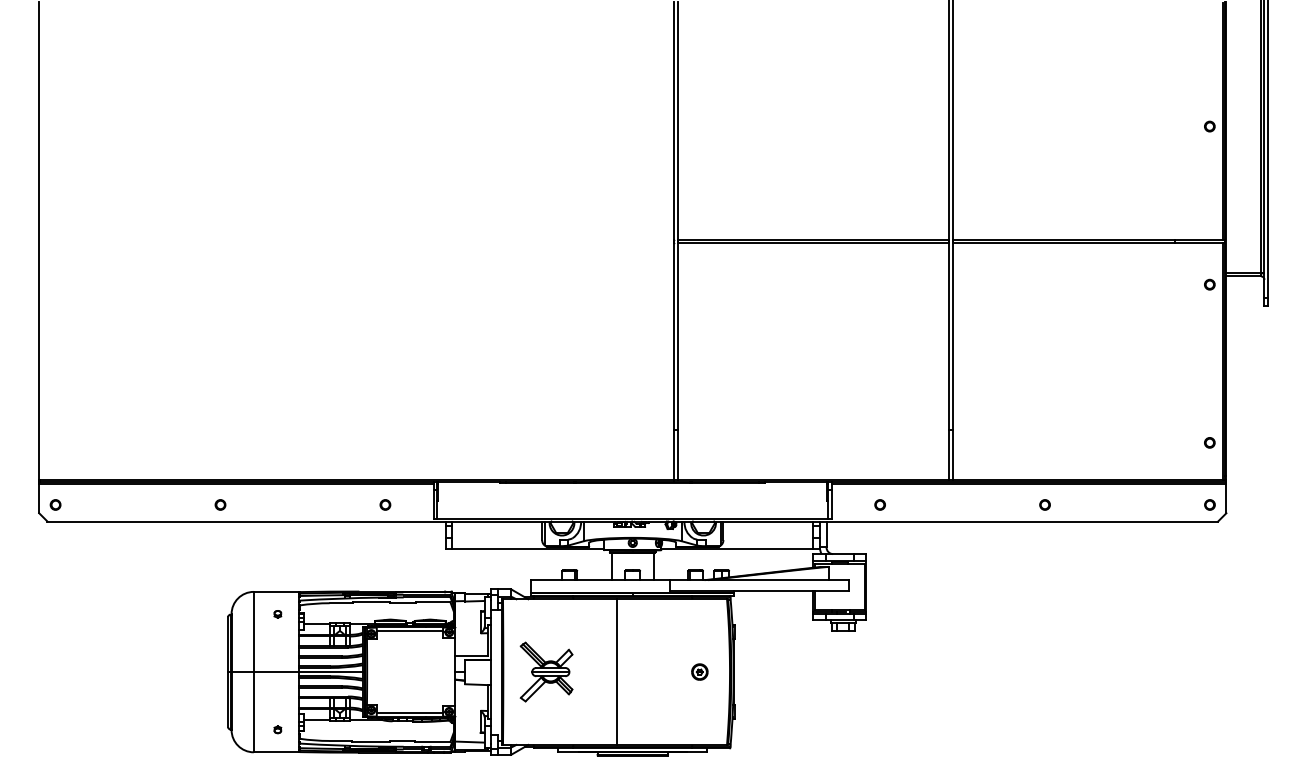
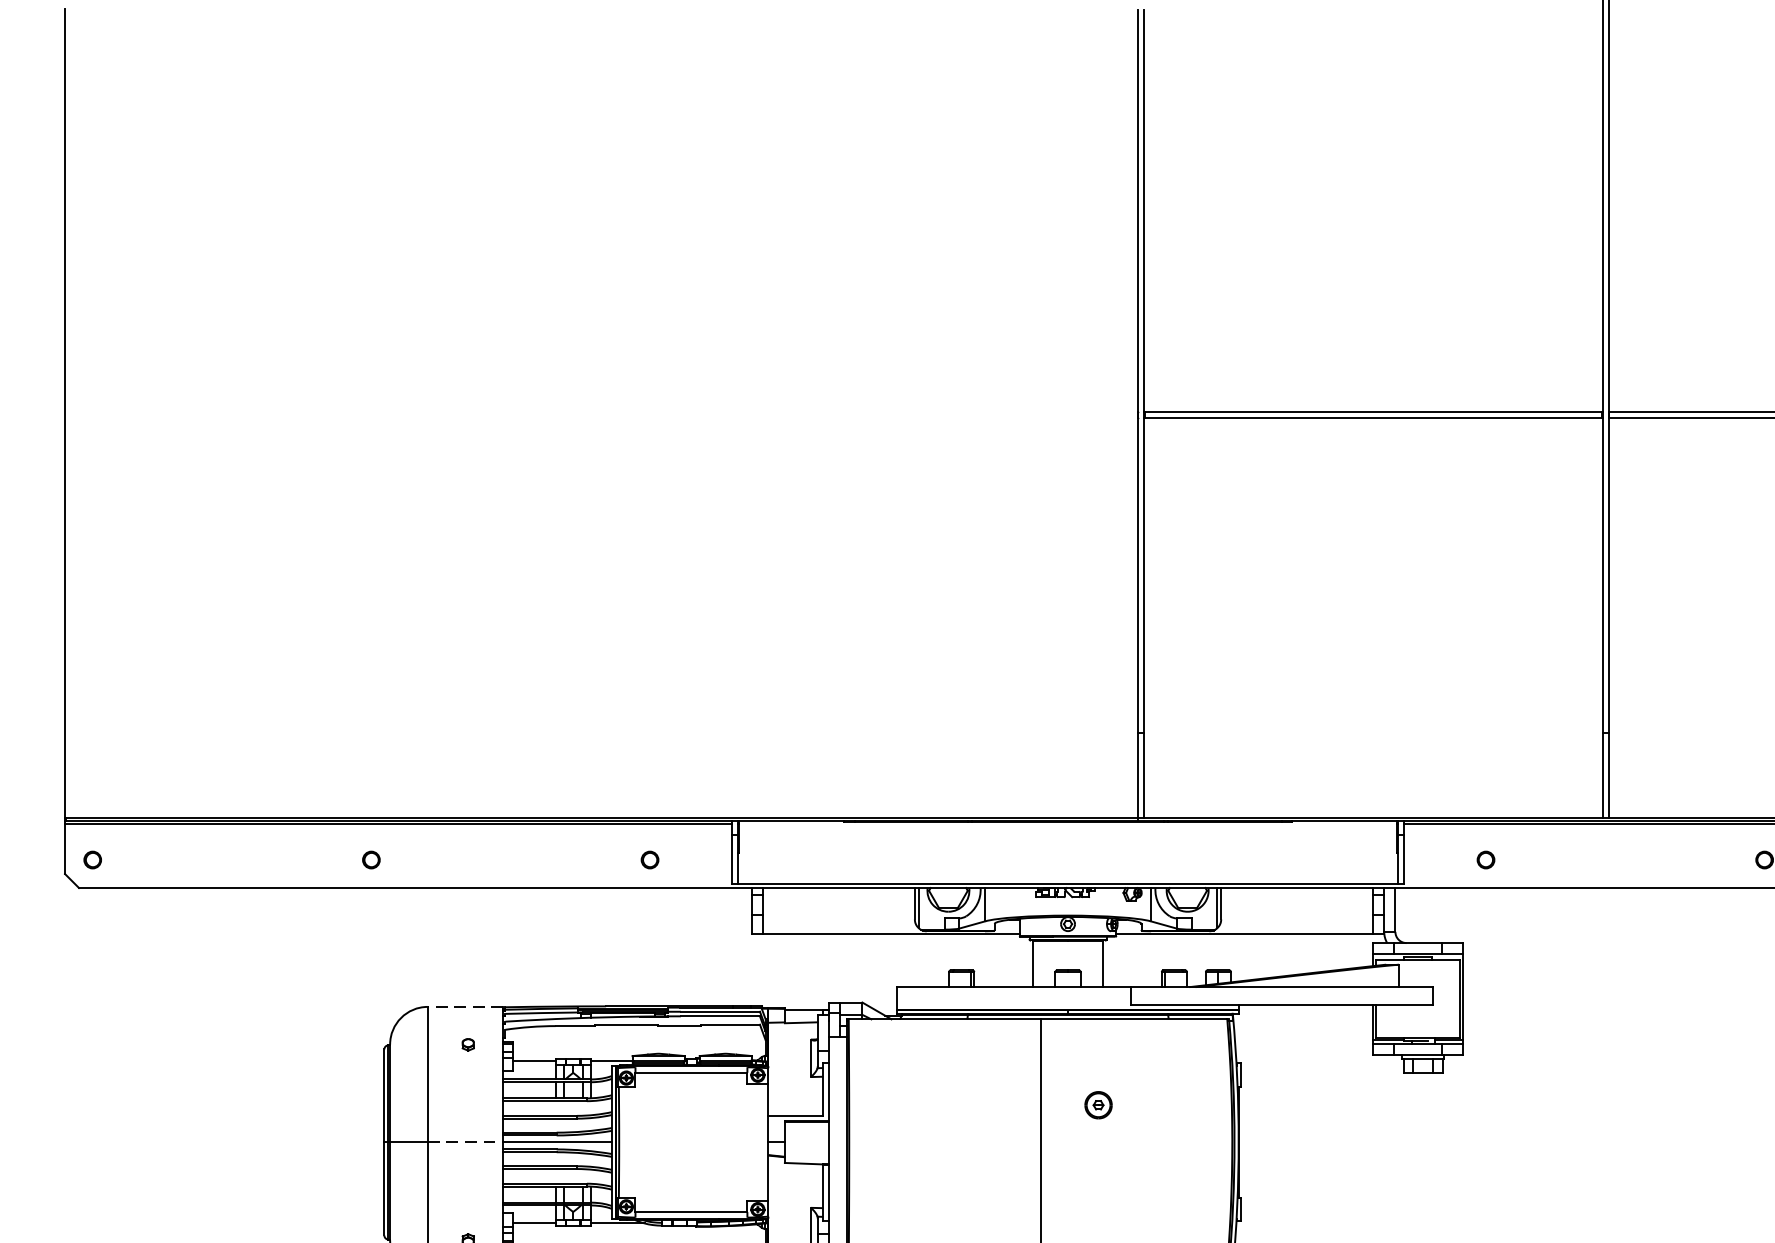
line: (275, 591) -> (464, 1006), solid -> dashed
part: (546, 671) -> (922, 1141), removed
part: (699, 671) -> (1097, 1104), moved
line: (276, 672) -> (466, 1143), solid -> dashed

